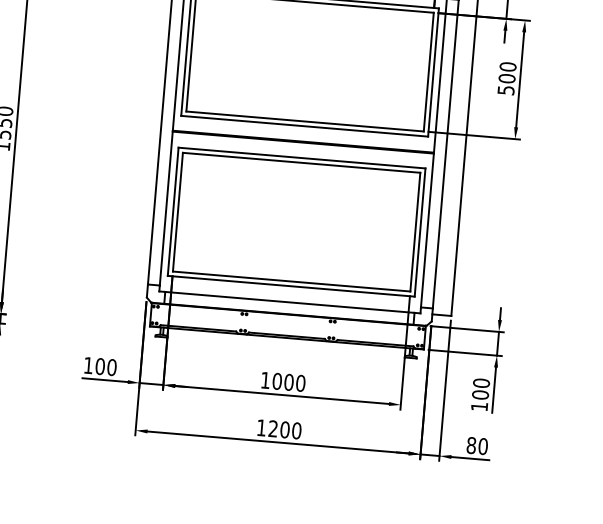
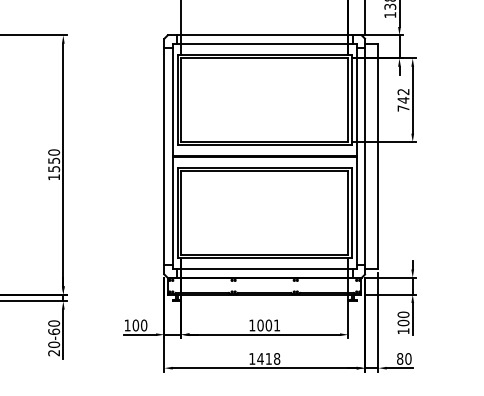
text: (507, 77) -> (403, 99), 500 -> 742
text: (299, 383) -> (276, 325), 1000 -> 1001
text: (284, 429) -> (268, 358), 1200 -> 1418

